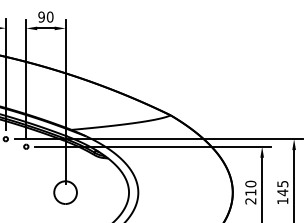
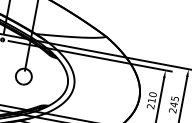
text: (282, 201) -> (172, 110), 145 -> 245

